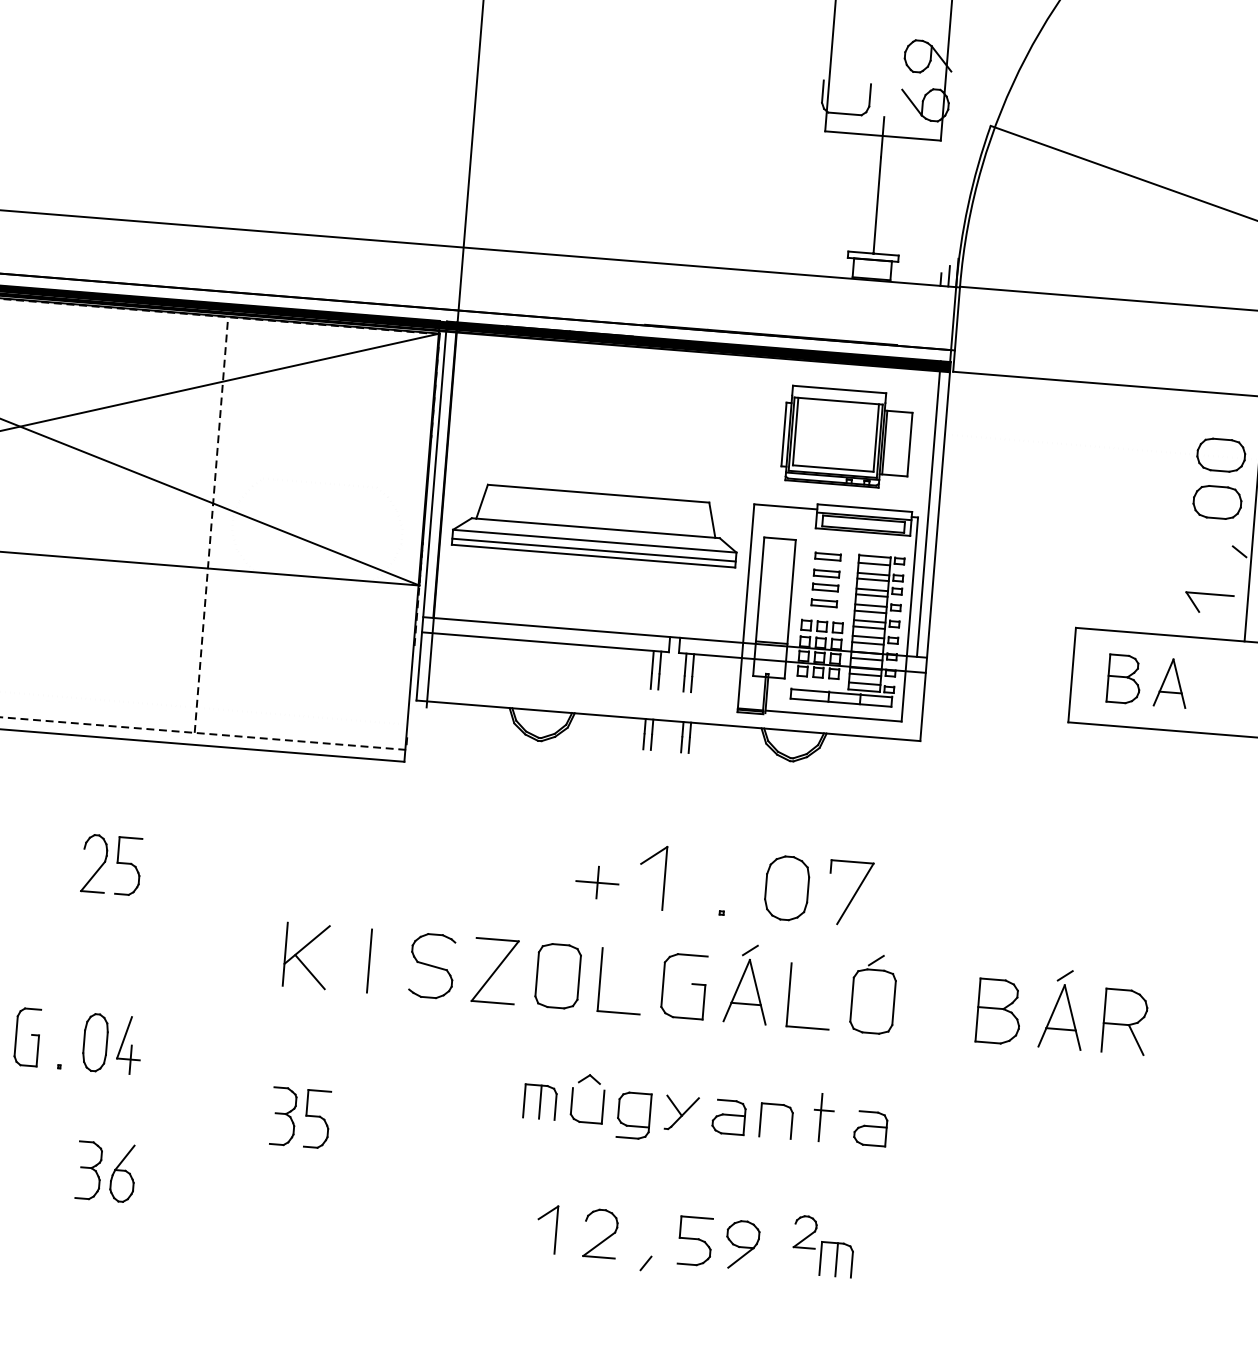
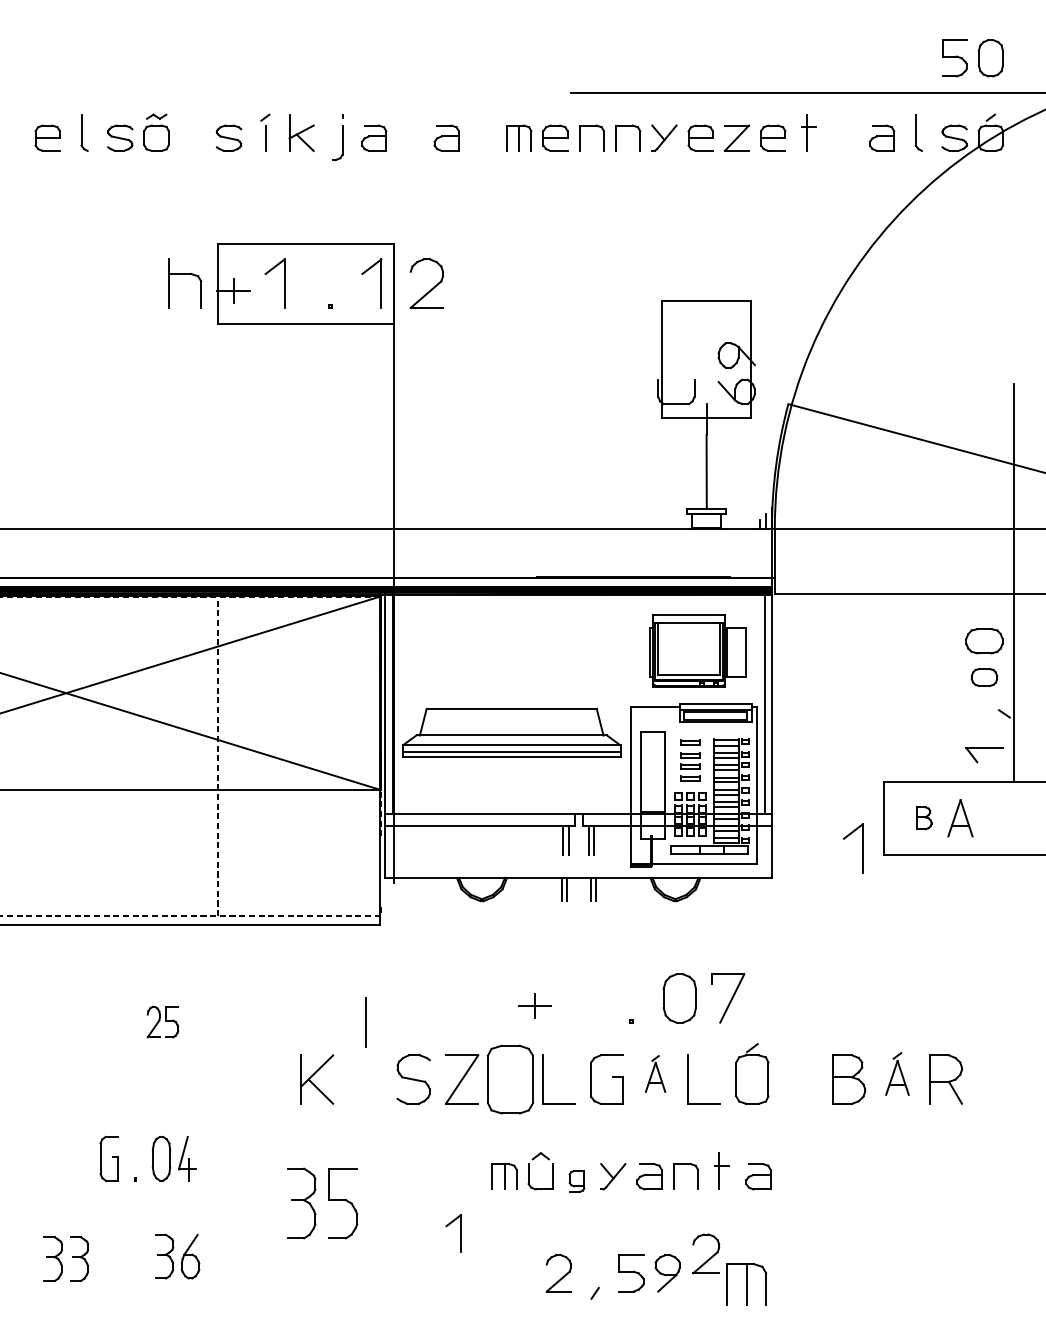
part: (1217, 502) -> (984, 677), size x0.7
part: (1124, 679) -> (924, 818), size x0.6
part: (111, 864) -> (162, 1021), size x0.7
part: (664, 878) -> (862, 848), moved
line: (369, 960) -> (365, 1022), moved
part: (558, 976) -> (510, 1079), size x1.4
part: (747, 983) -> (655, 1073), size x0.6
part: (1062, 1008) -> (897, 1073), size x0.7
part: (633, 1115) -> (576, 1181), size x0.6
part: (300, 1117) -> (322, 1203), size x1.6
part: (556, 1230) -> (460, 1233), moved
part: (823, 1246) -> (729, 1269), size x1.6

